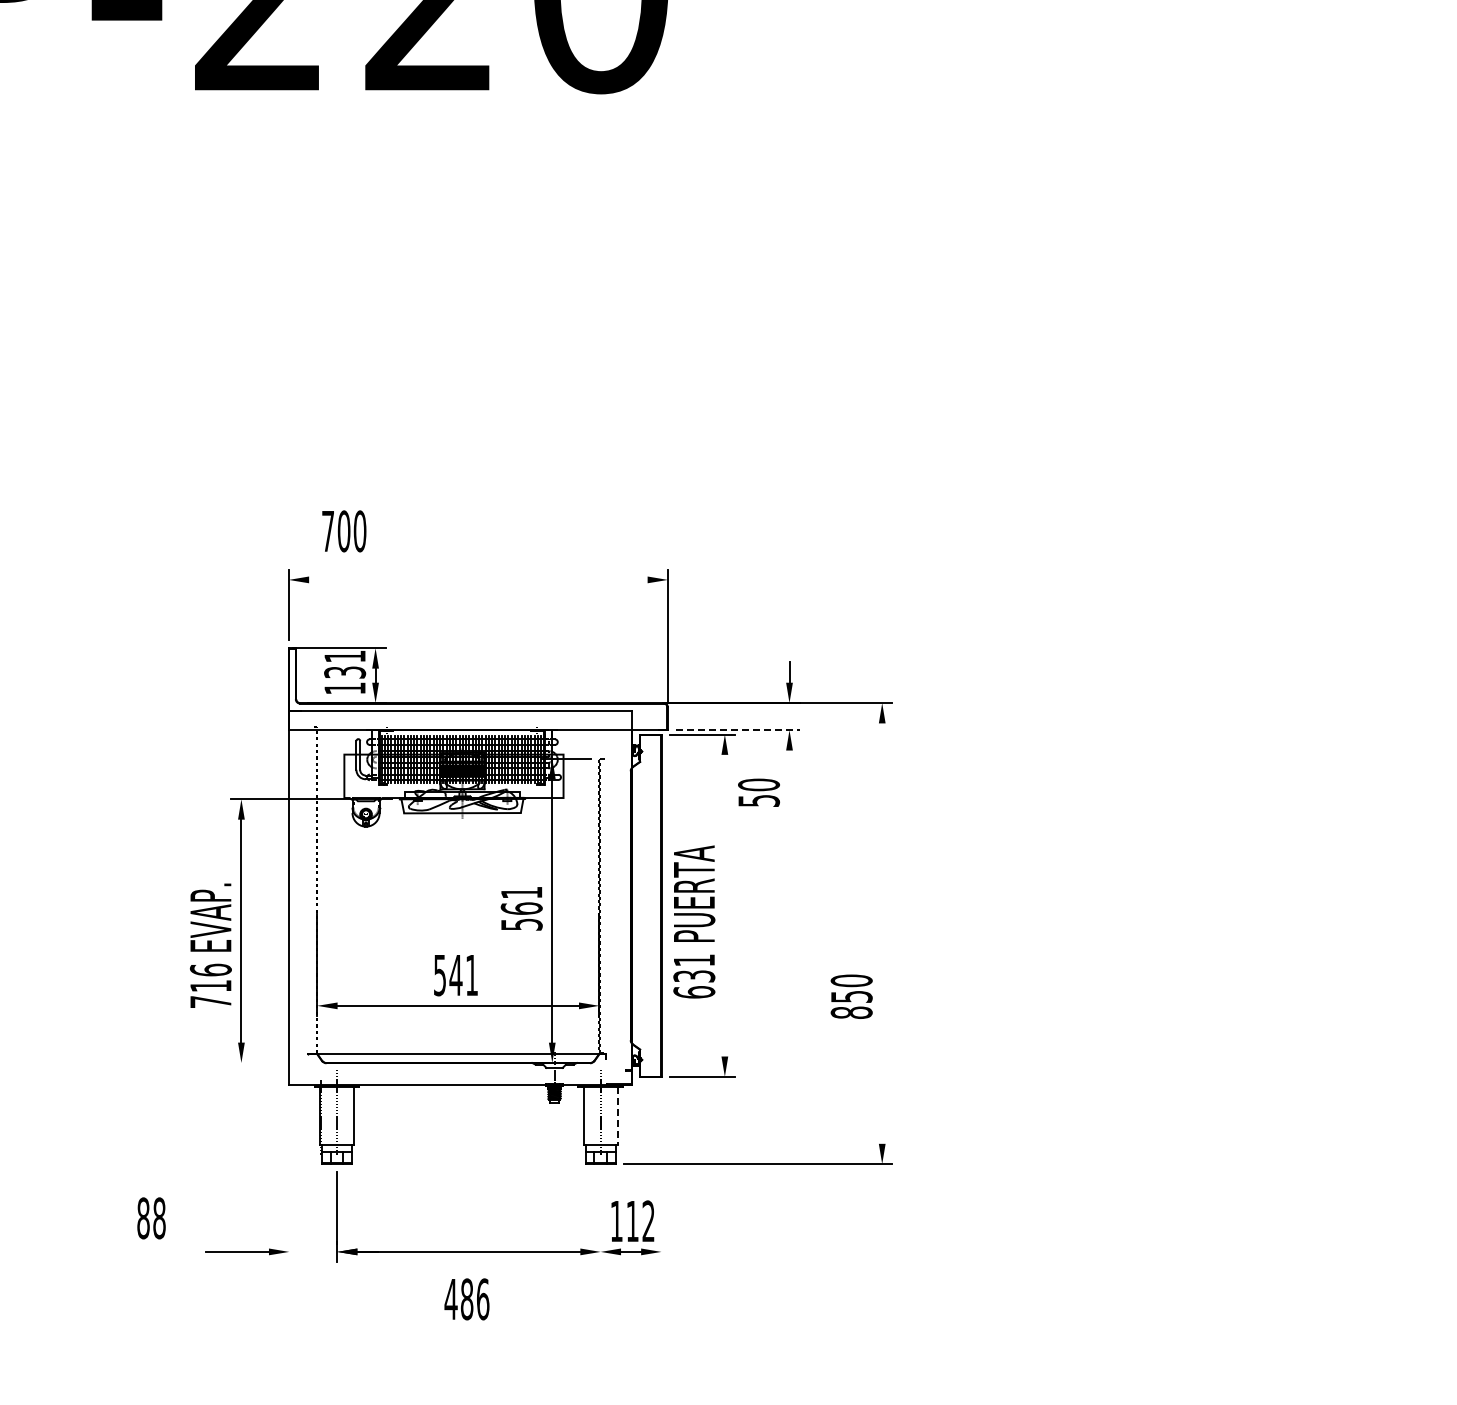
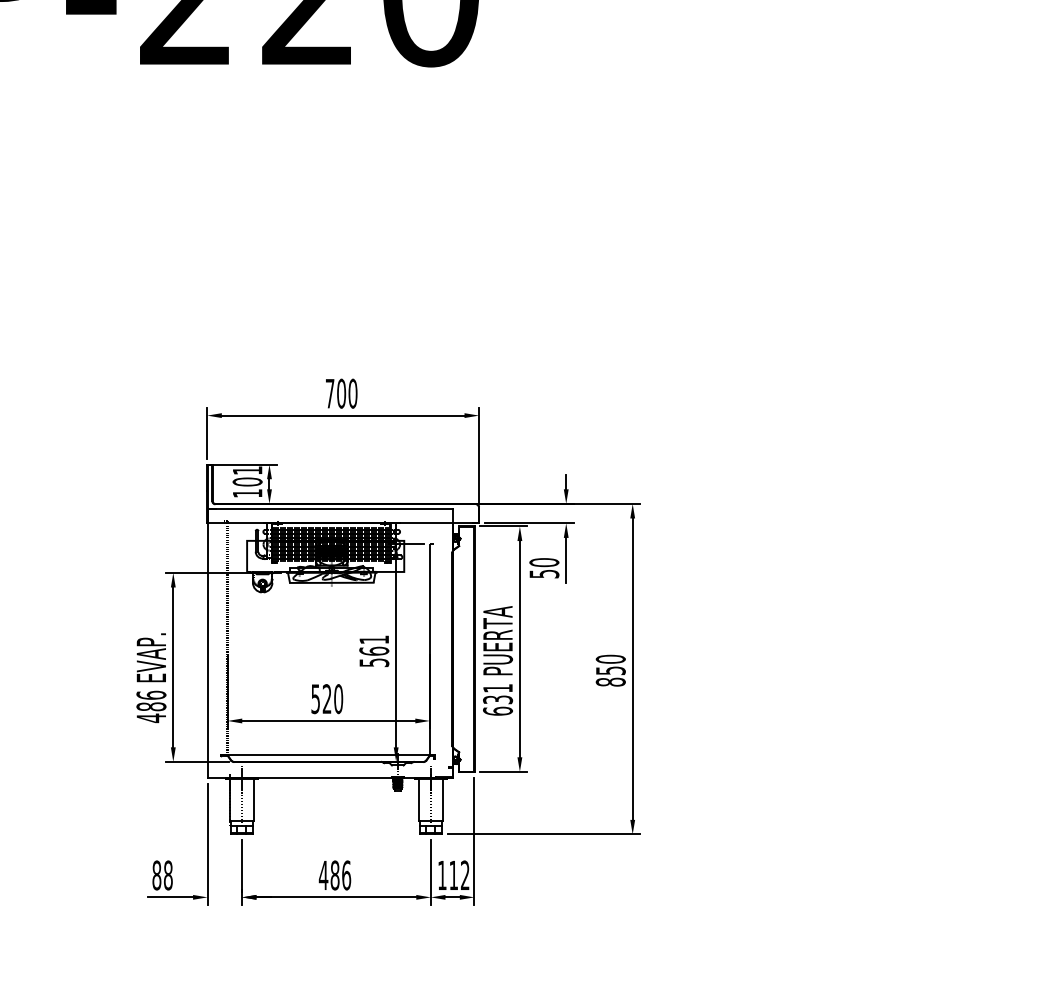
text: (344, 531) -> (341, 393), moved
line: (478, 579) -> (343, 415), added
text: (345, 672) -> (247, 481), 131 -> 101
line: (737, 730) -> (528, 523), dashed -> solid
line: (789, 782) -> (566, 560), added
line: (724, 905) -> (519, 649), added
line: (882, 933) -> (632, 669), added
text: (463, 975) -> (332, 699), 541 -> 520
text: (210, 993) -> (151, 712), 716 -> 486
text: (851, 996) -> (610, 670), moved
line: (274, 1062) -> (197, 761), added
line: (617, 1116) -> (442, 800), dashed -> solid
line: (661, 1173) -> (474, 841), added
line: (289, 1177) -> (207, 844), added
line: (600, 1217) -> (430, 872), added
text: (151, 1218) -> (162, 875), moved
text: (466, 1299) -> (334, 875), moved

